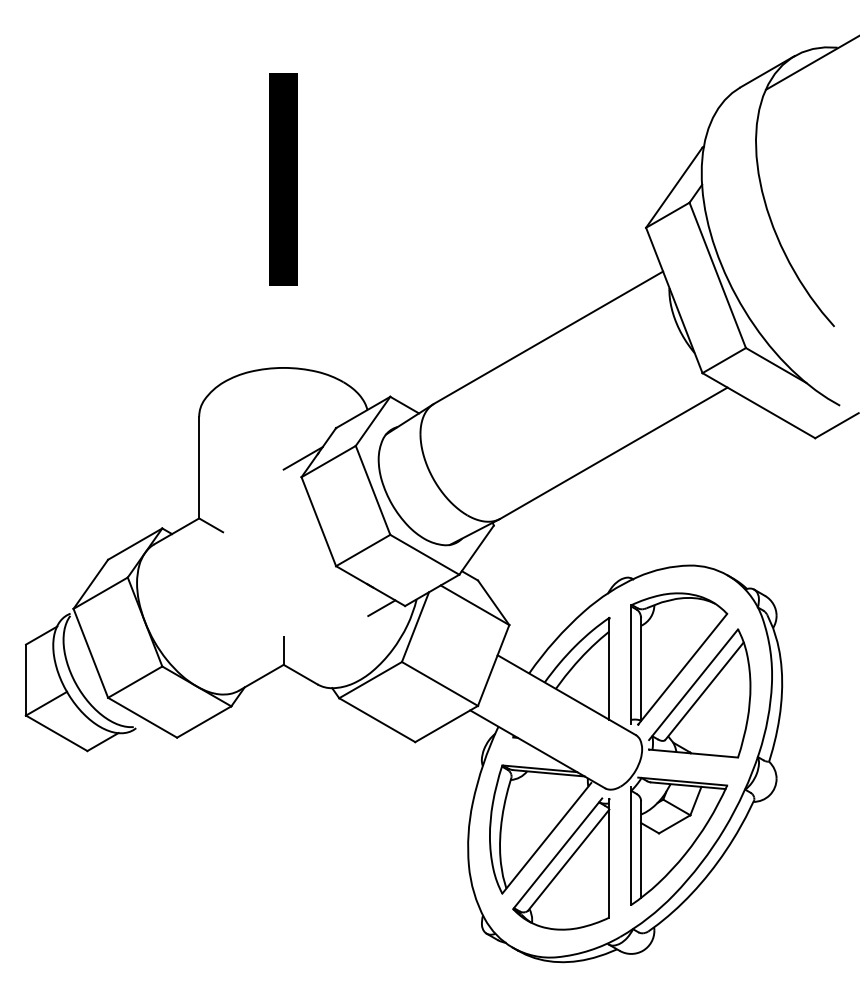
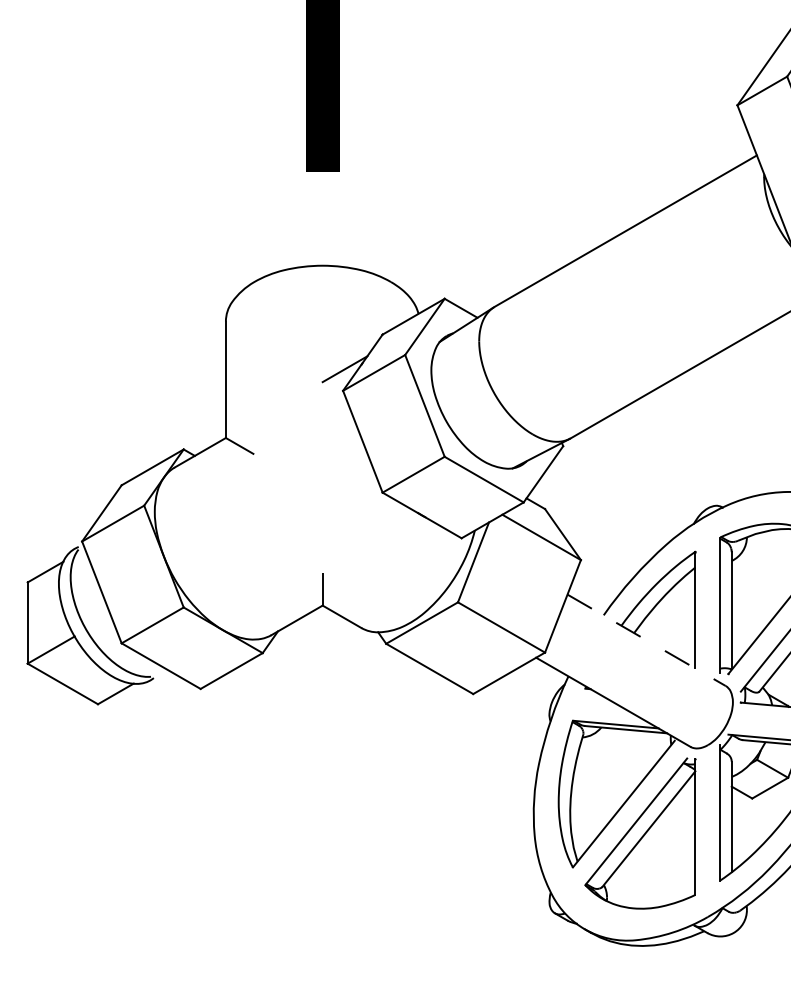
line: (381, 608) -> (434, 541), removed
line: (566, 695) -> (646, 640), solid -> dashed

